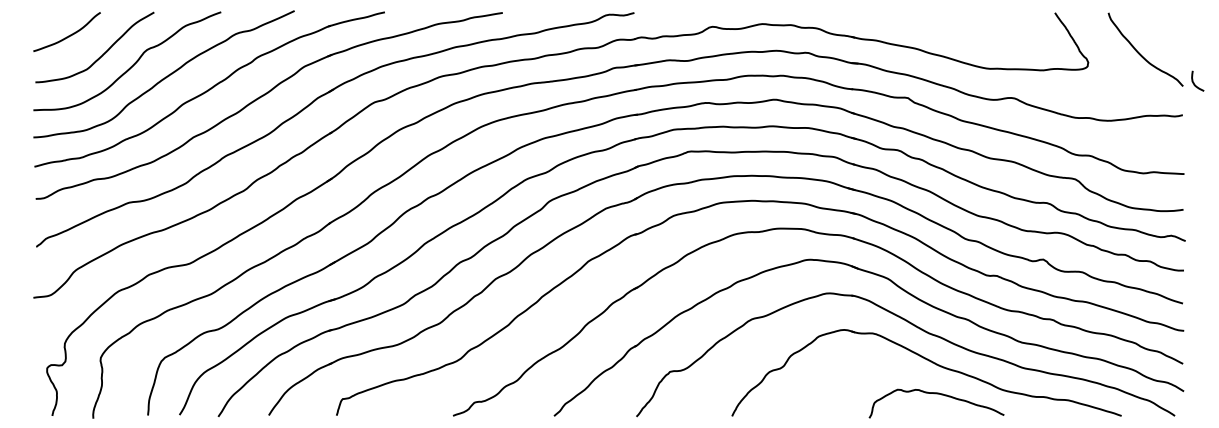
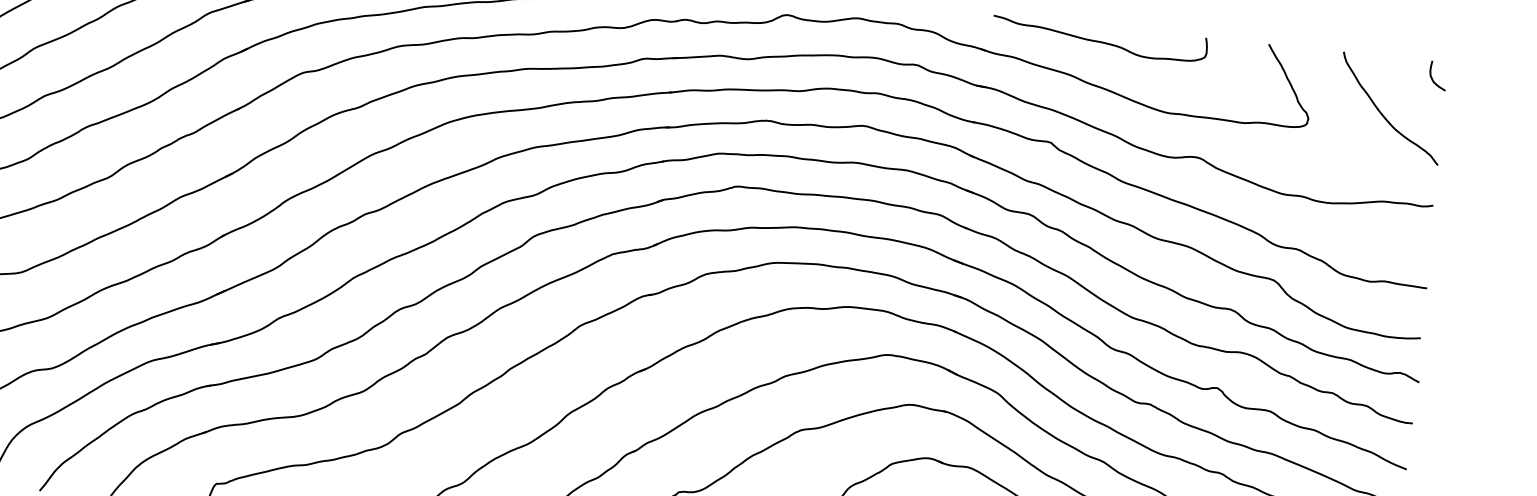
curve: (935, 22) -> (1100, 40), added
curve: (1194, 82) -> (1433, 77), moved

